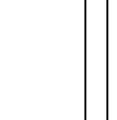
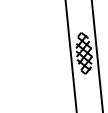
hatch: (96, 71) -> (84, 53), added

